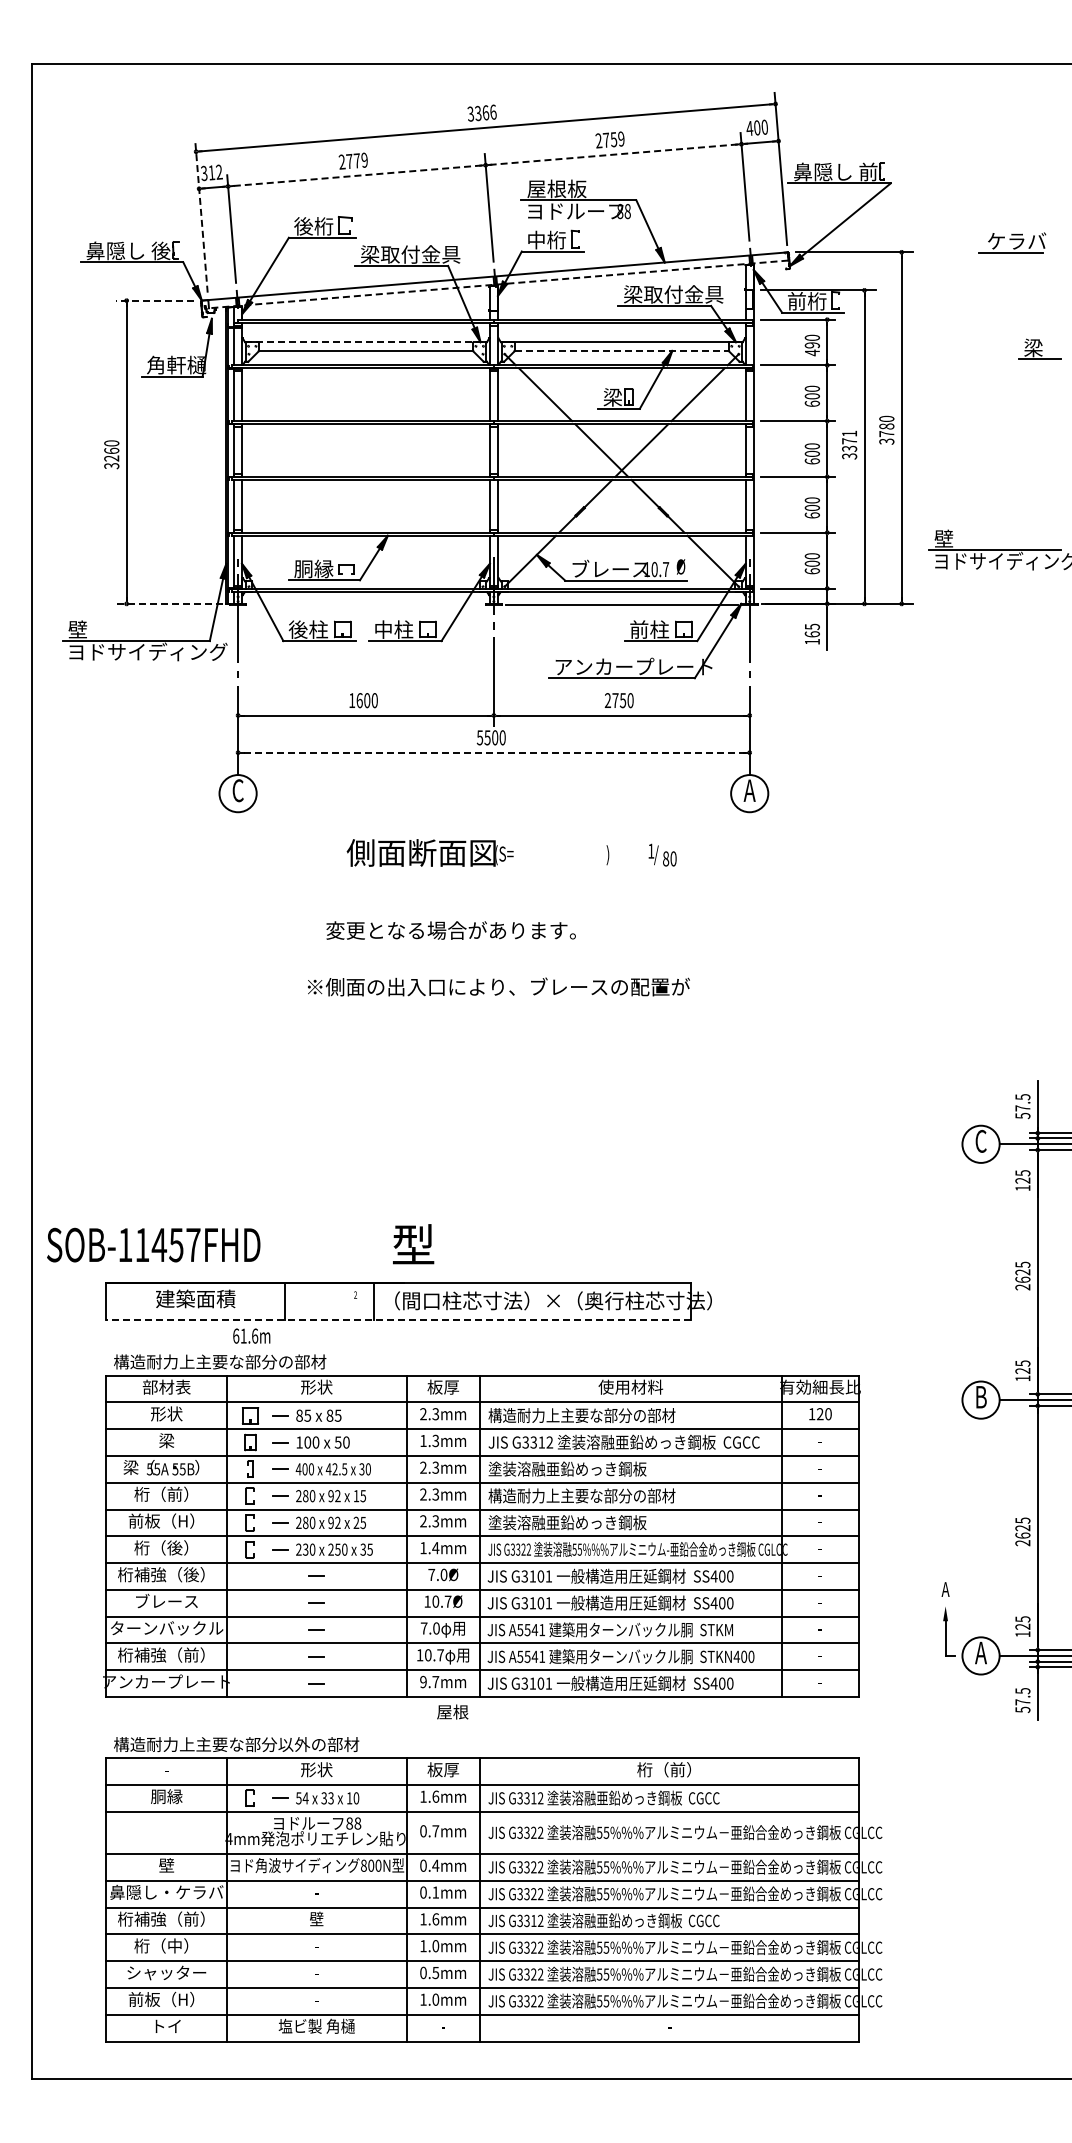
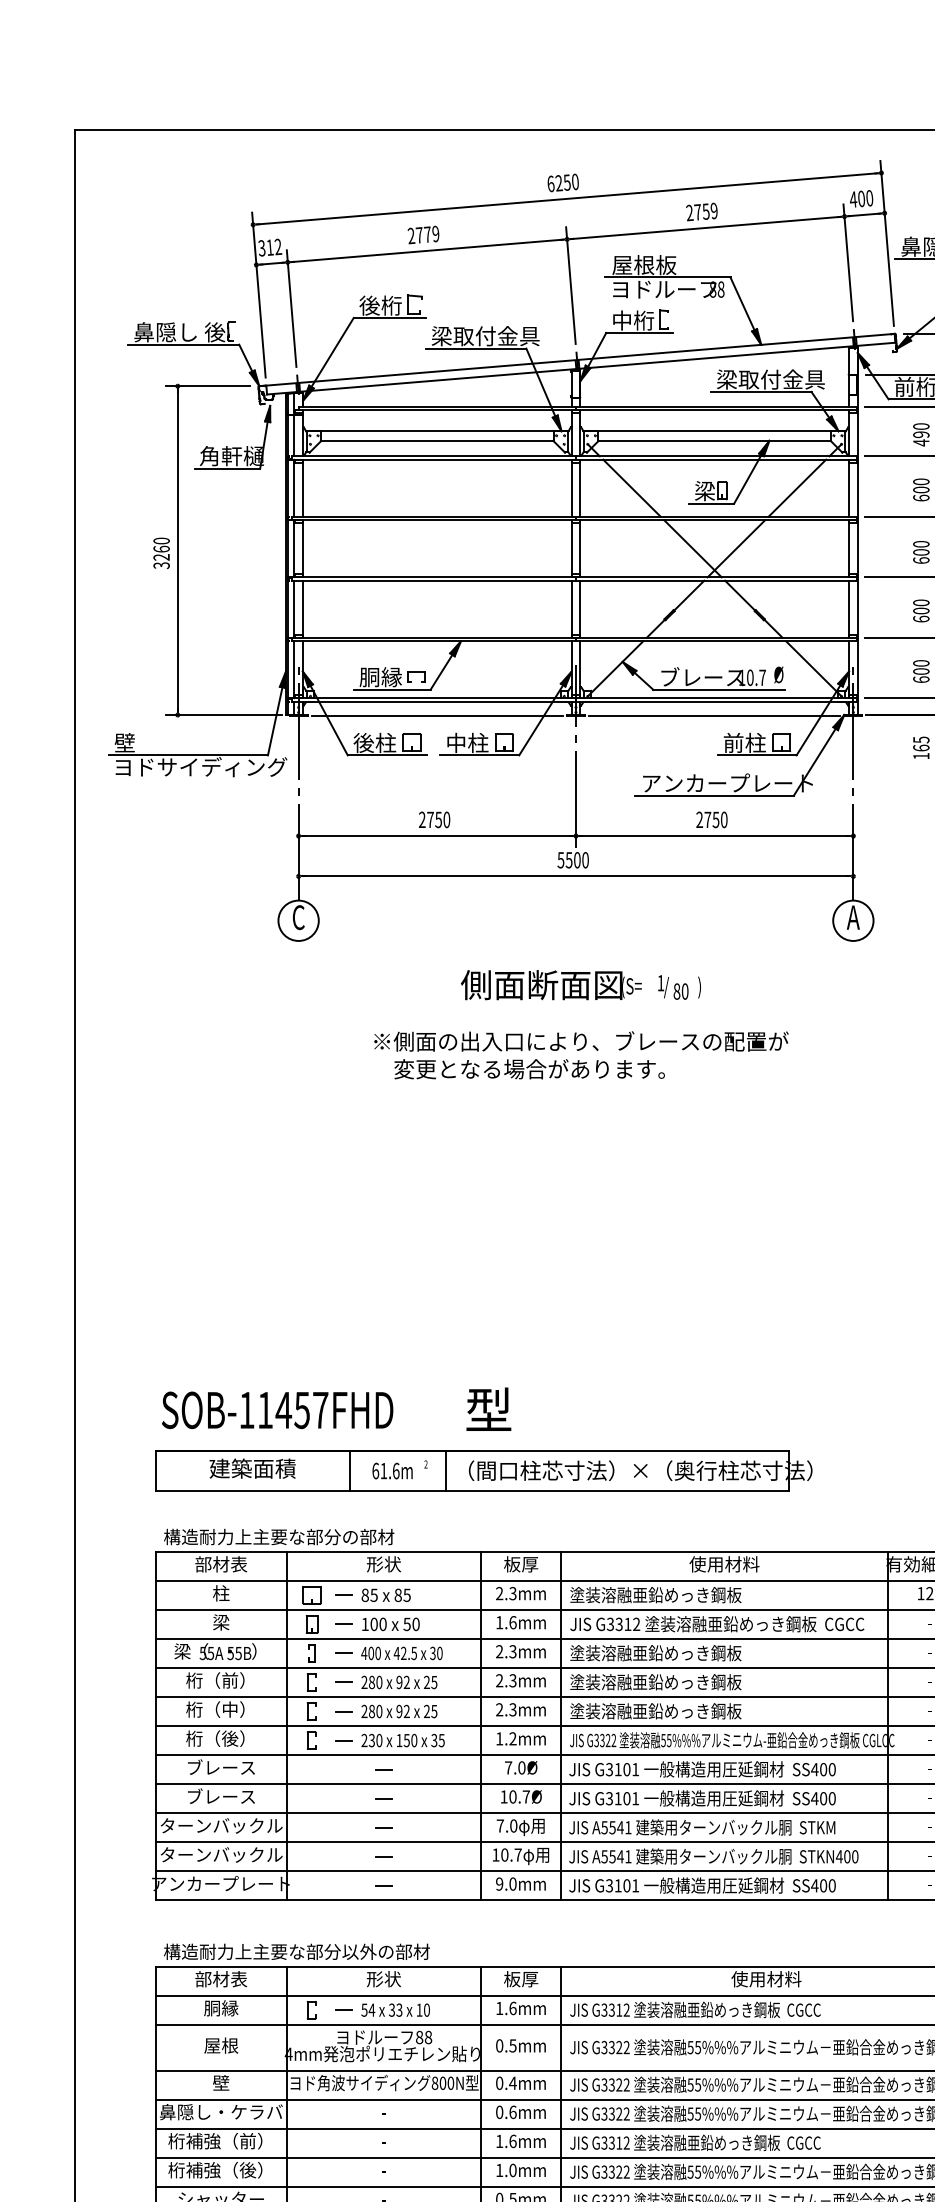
text: (481, 112) -> (562, 182), 3366 -> 6250
line: (613, 154) -> (705, 227), dashed -> solid
line: (356, 175) -> (427, 250), dashed -> solid
line: (201, 216) -> (258, 294), dashed -> solid
line: (498, 284) -> (580, 368), dashed -> solid
line: (154, 300) -> (207, 386), dashed -> solid
line: (366, 341) -> (437, 430), dashed -> solid
line: (622, 350) -> (715, 440), dashed -> solid
line: (169, 603) -> (224, 714), dashed -> solid
line: (365, 604) -> (436, 715), added
text: (359, 700) -> (430, 819), 1600 -> 2750
line: (493, 752) -> (575, 876), dashed -> solid
text: (429, 852) -> (550, 984), moved
text: (662, 854) -> (673, 986), moved
text: (498, 986) -> (580, 1040), moved
text: (153, 1244) -> (277, 1409), moved
line: (398, 1319) -> (472, 1490), dashed -> solid
text: (251, 1335) -> (392, 1470), moved
text: (166, 1413) -> (220, 1592), 形状 -> 柱
text: (581, 1415) -> (670, 1595), 構造耐力上主要な部分の部材 -> 塗装溶融亜鉛めっき鋼板
text: (435, 1440) -> (512, 1622), 1.3mm -> 1.6mm
text: (356, 1495) -> (427, 1681), 15 -> 25
text: (581, 1495) -> (670, 1681), 構造耐力上主要な部分の部材 -> 塗装溶融亜鉛めっき鋼板
text: (161, 1520) -> (215, 1708), 前板（H） -> 桁（中）
text: (435, 1548) -> (512, 1739), 1.4mm -> 1.2mm
text: (330, 1549) -> (398, 1740), 250 -> 150
text: (161, 1574) -> (215, 1767), 桁補強（後） -> ブレース
text: (167, 1654) -> (222, 1854), 桁補強（前） -> ターンバックル
text: (435, 1681) -> (512, 1883), 9.7mm -> 9.0mm
text: (452, 1711) -> (220, 2045), moved
text: (166, 1769) -> (220, 1978), - -> 部材表
text: (669, 1769) -> (766, 1978), 桁（前） -> 使用材料
text: (435, 1831) -> (512, 2046), 0.7mm -> 0.5mm
text: (435, 1892) -> (512, 2112), 0.1mm -> 0.6mm
text: (316, 1918) -> (383, 2140), 壁 -> -
text: (161, 1945) -> (215, 2169), 桁（中） -> 桁補強（後）

